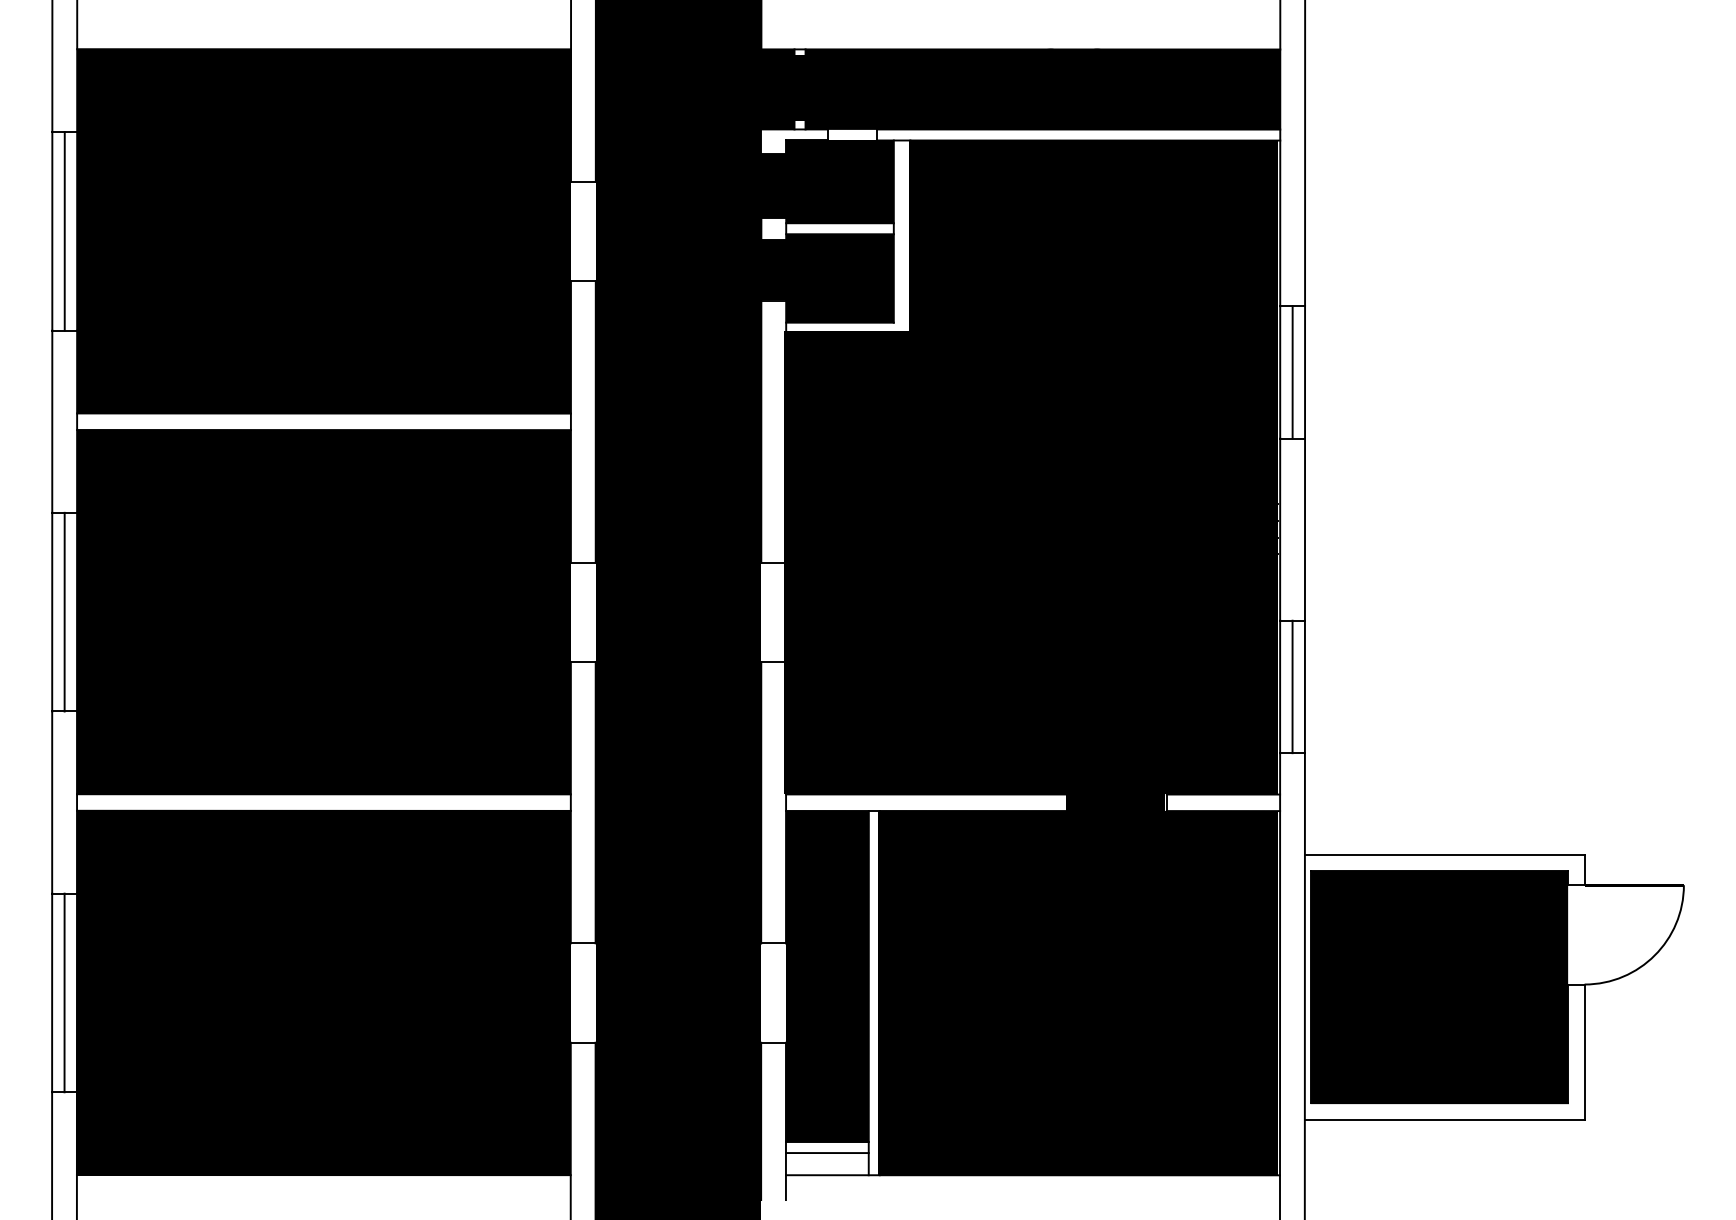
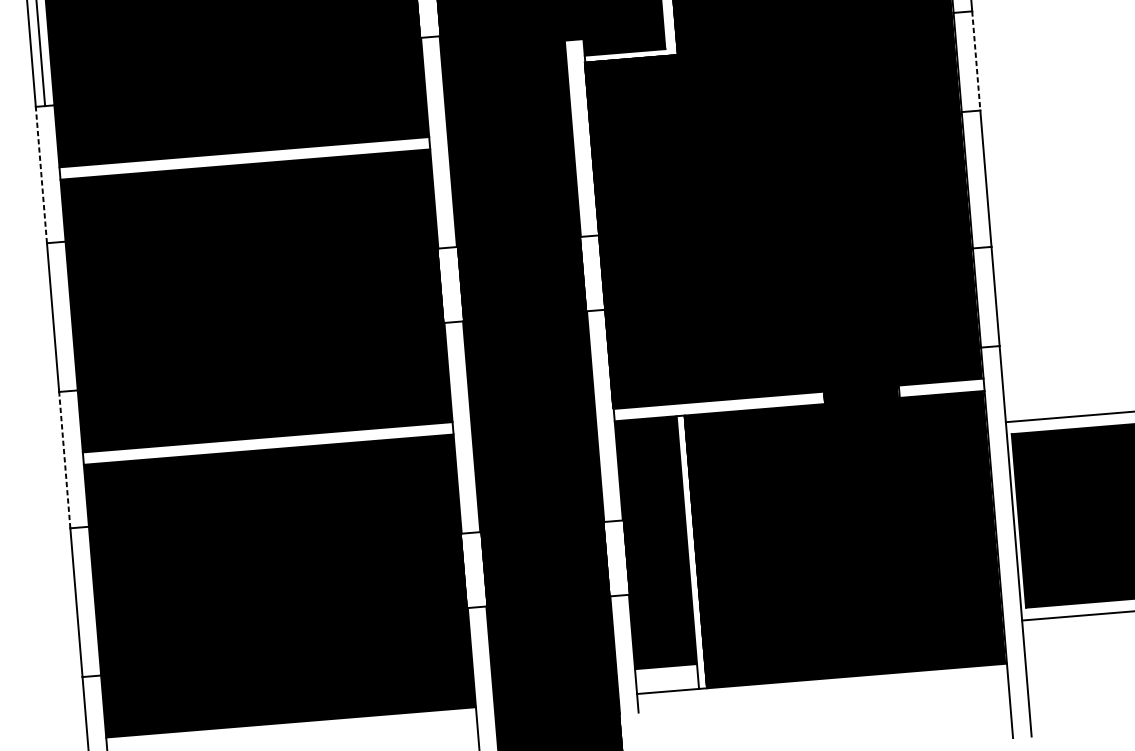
line: (1292, 372) -> (966, 61), removed
line: (1305, 372) -> (976, 61), solid -> dashed
line: (52, 421) -> (41, 174), solid -> dashed
line: (64, 611) -> (62, 316), removed
line: (1292, 686) -> (986, 296), removed
line: (52, 802) -> (65, 460), solid -> dashed
line: (64, 992) -> (85, 601), removed
line: (826, 1153) -> (666, 675), removed

